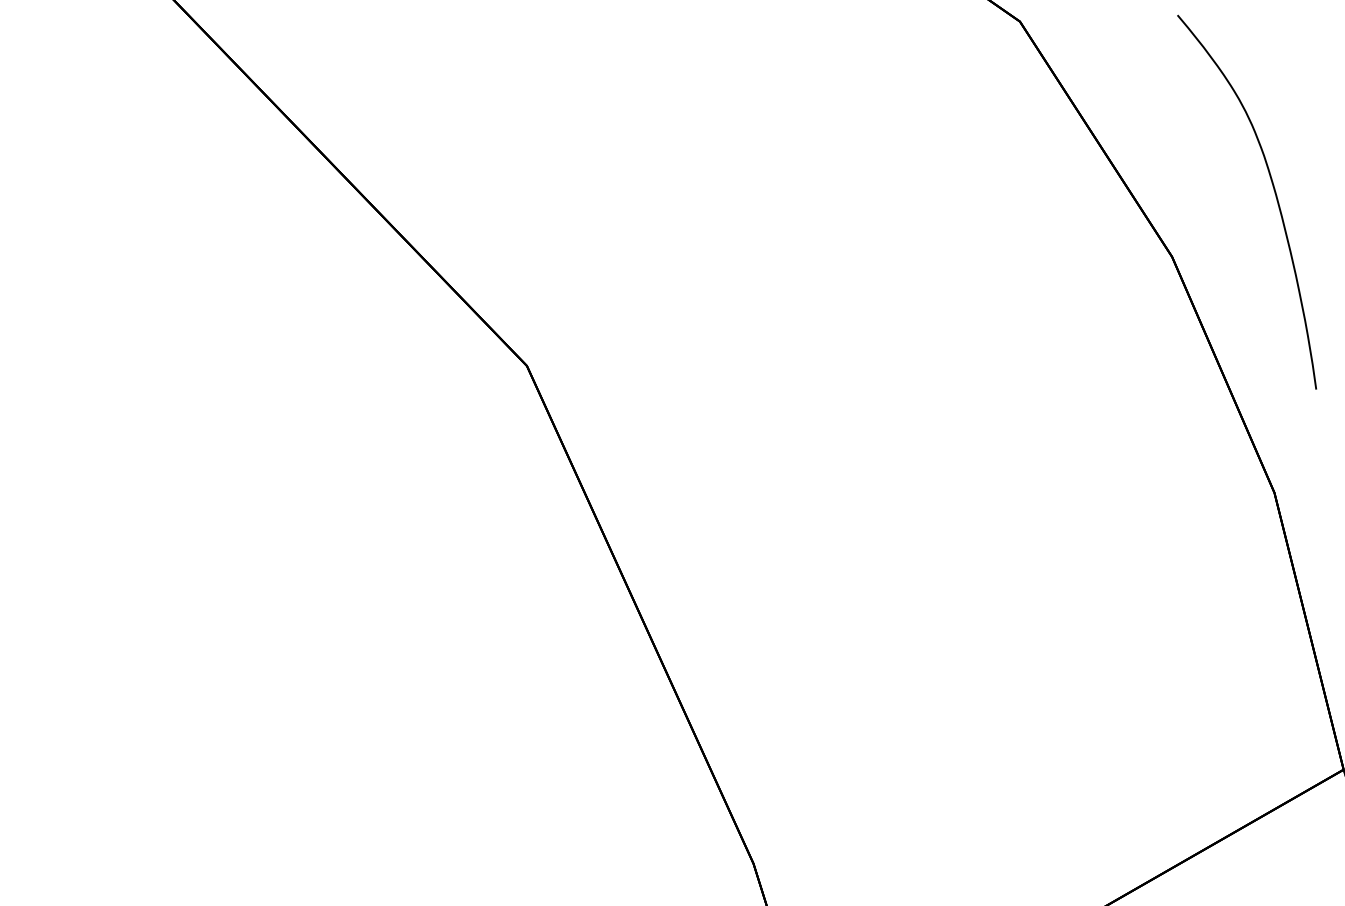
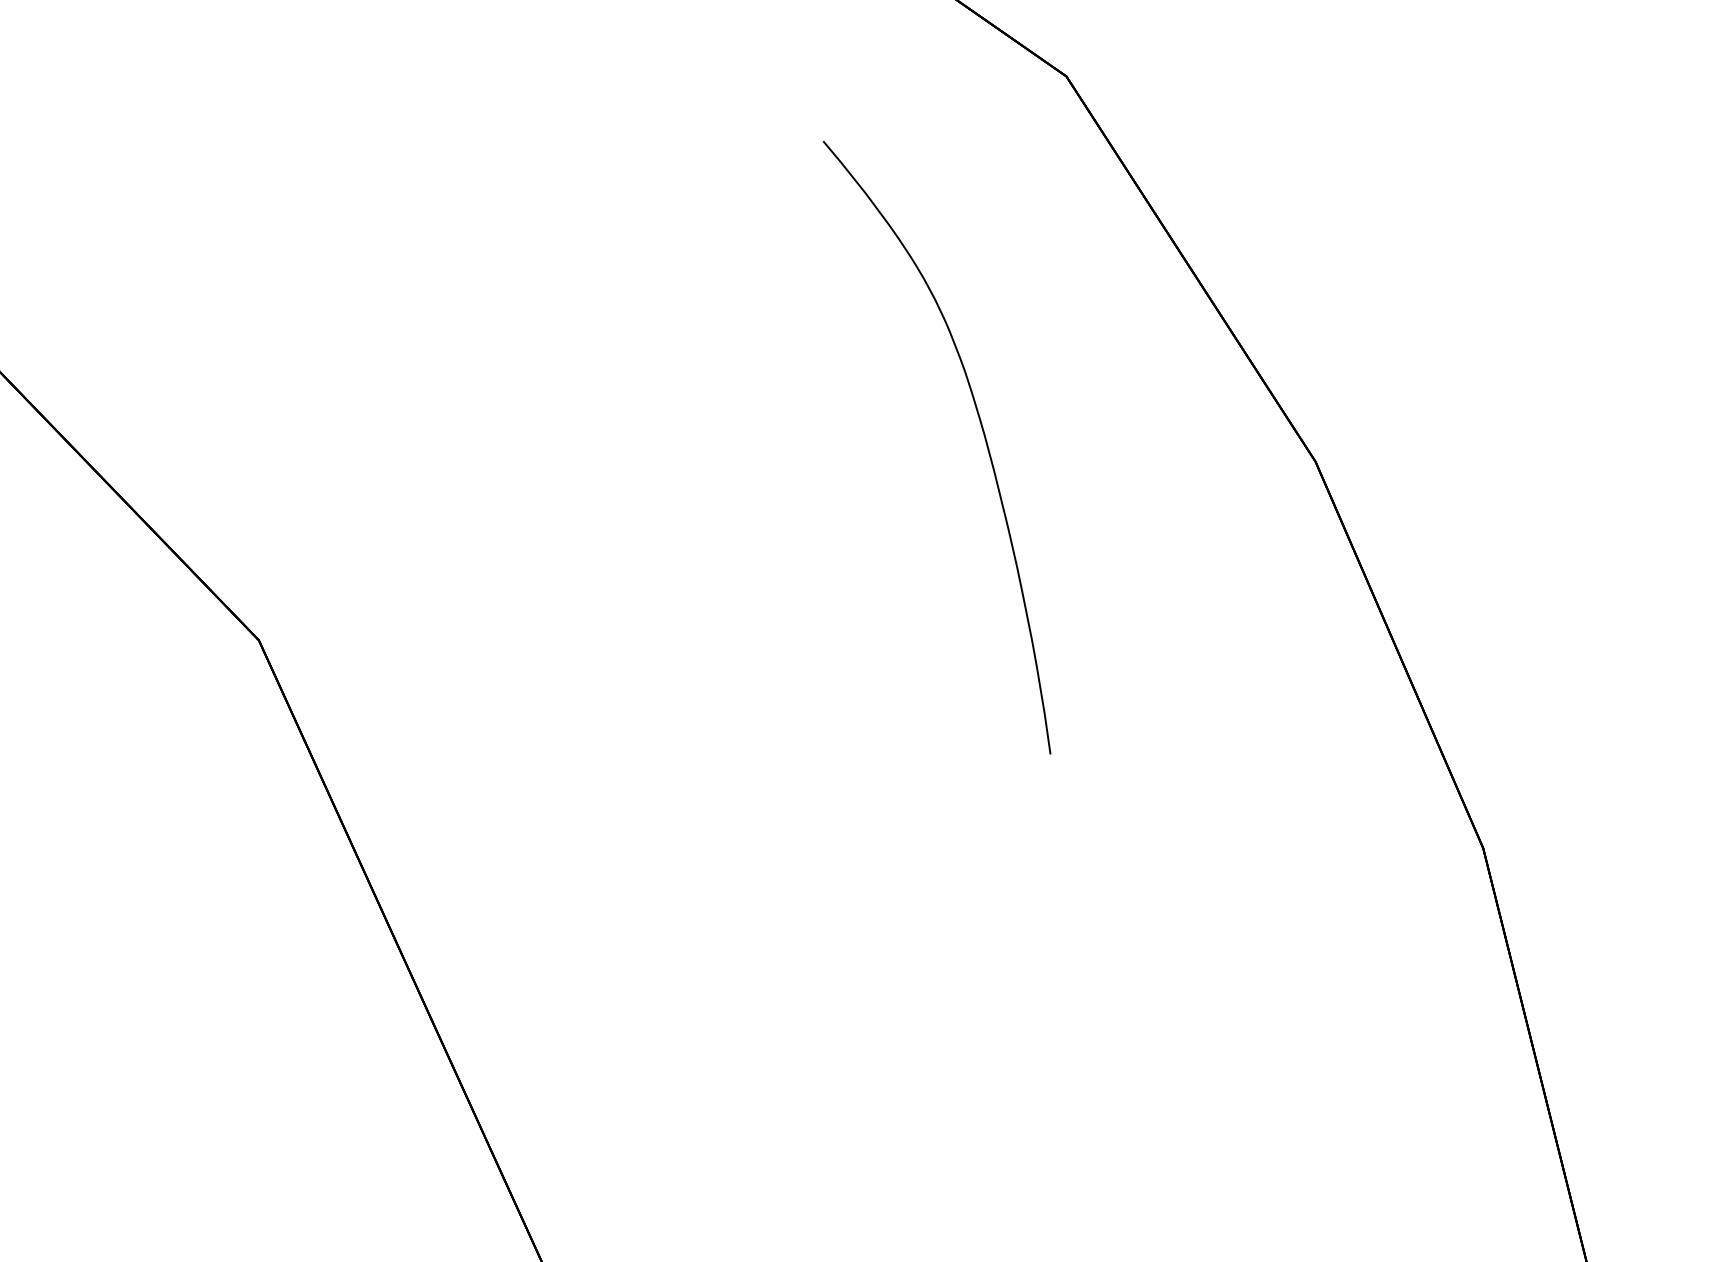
curve: (1274, 193) -> (982, 433), moved

